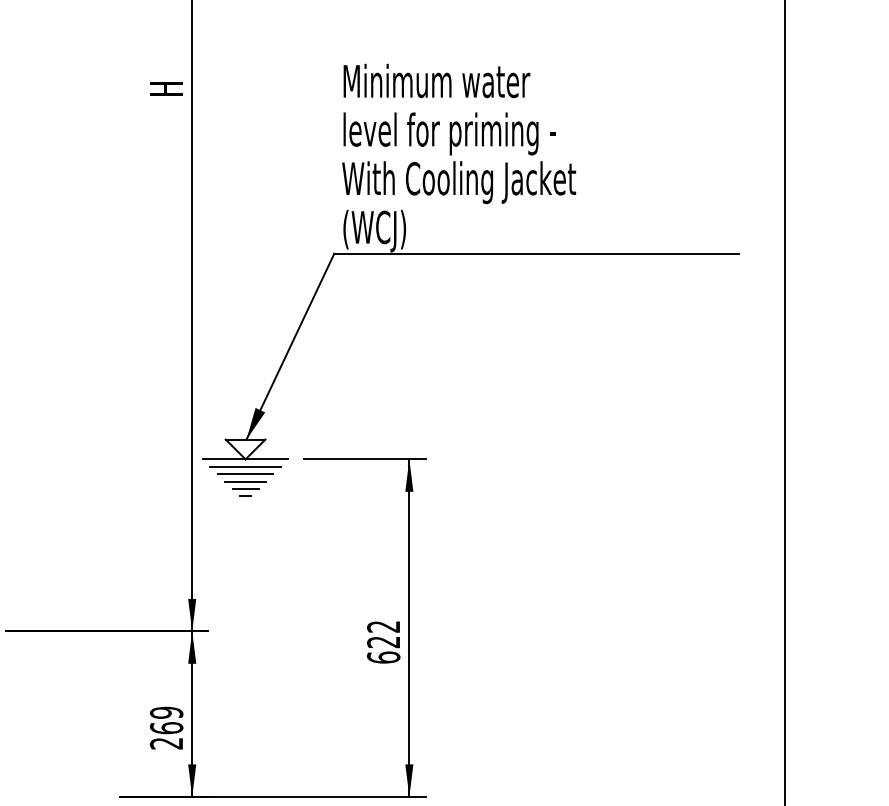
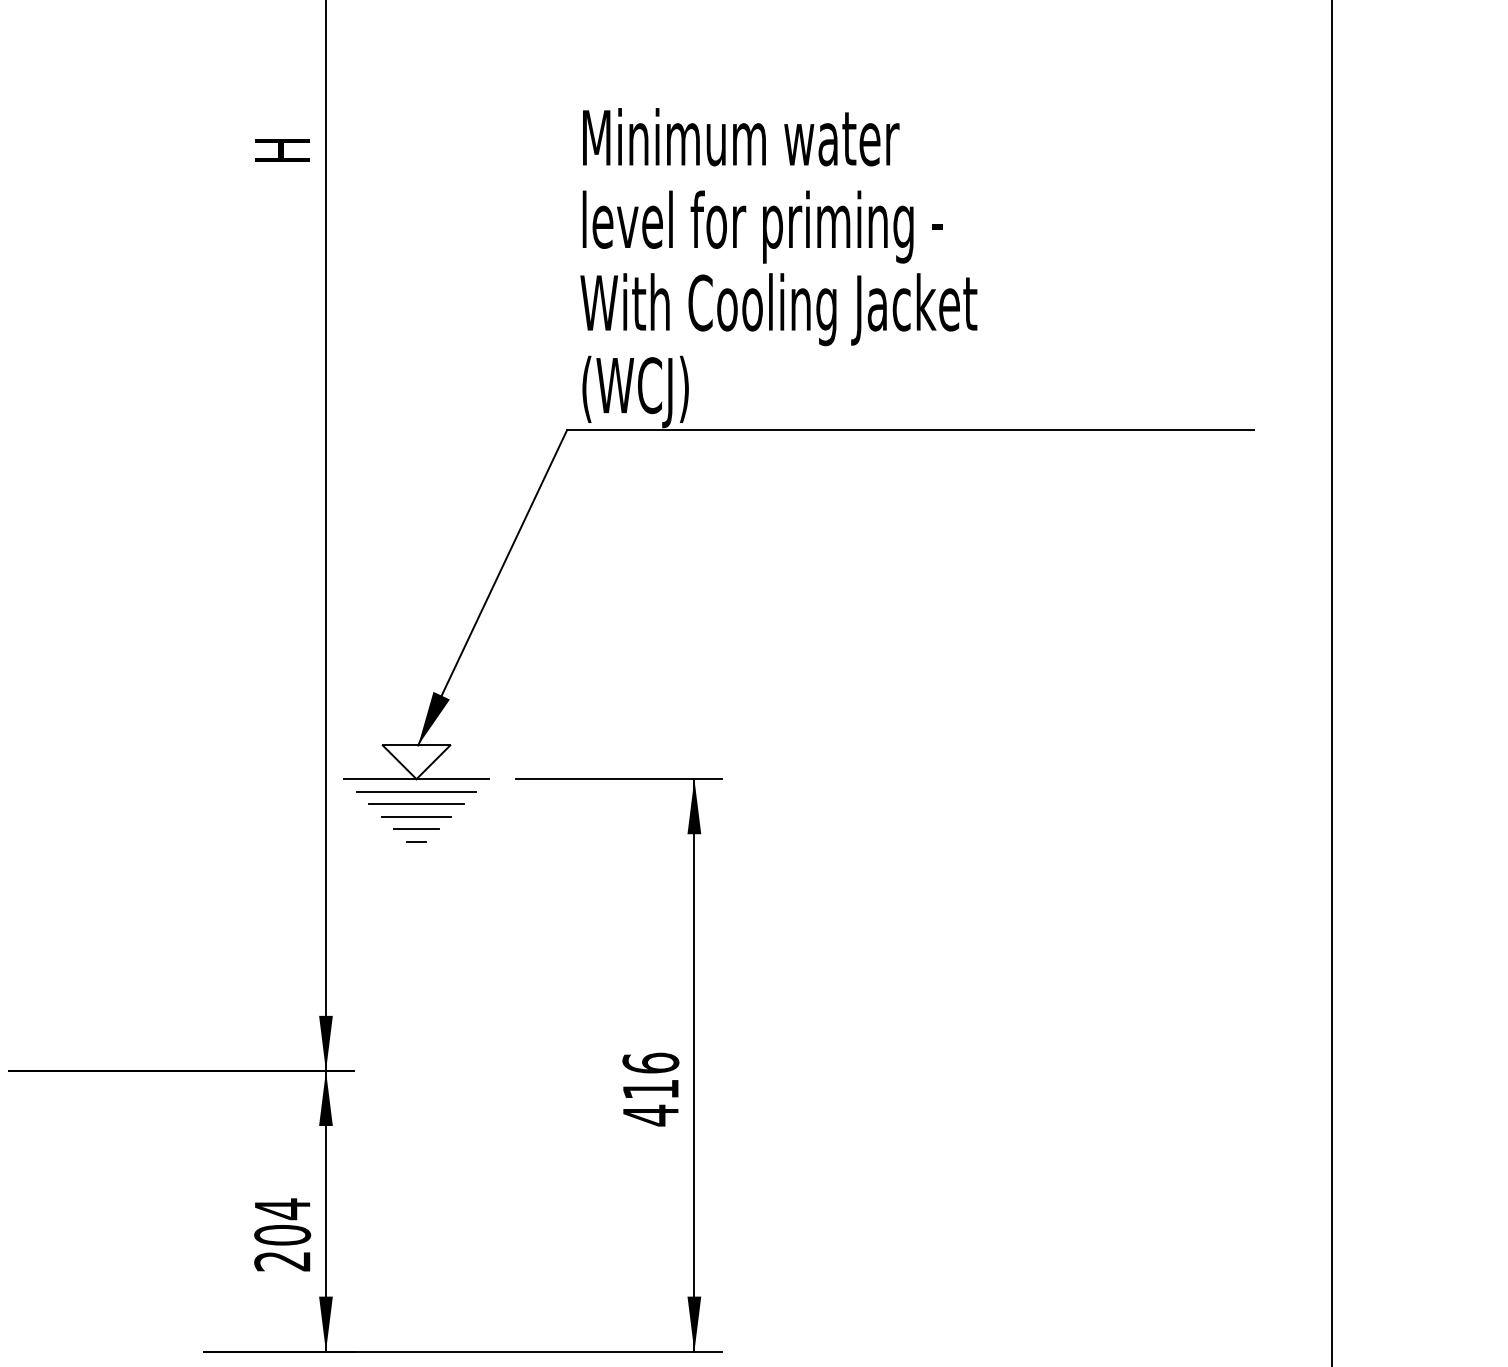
text: (383, 642) -> (650, 1089), 622 -> 416
text: (166, 720) -> (282, 1222), 269 -> 204

